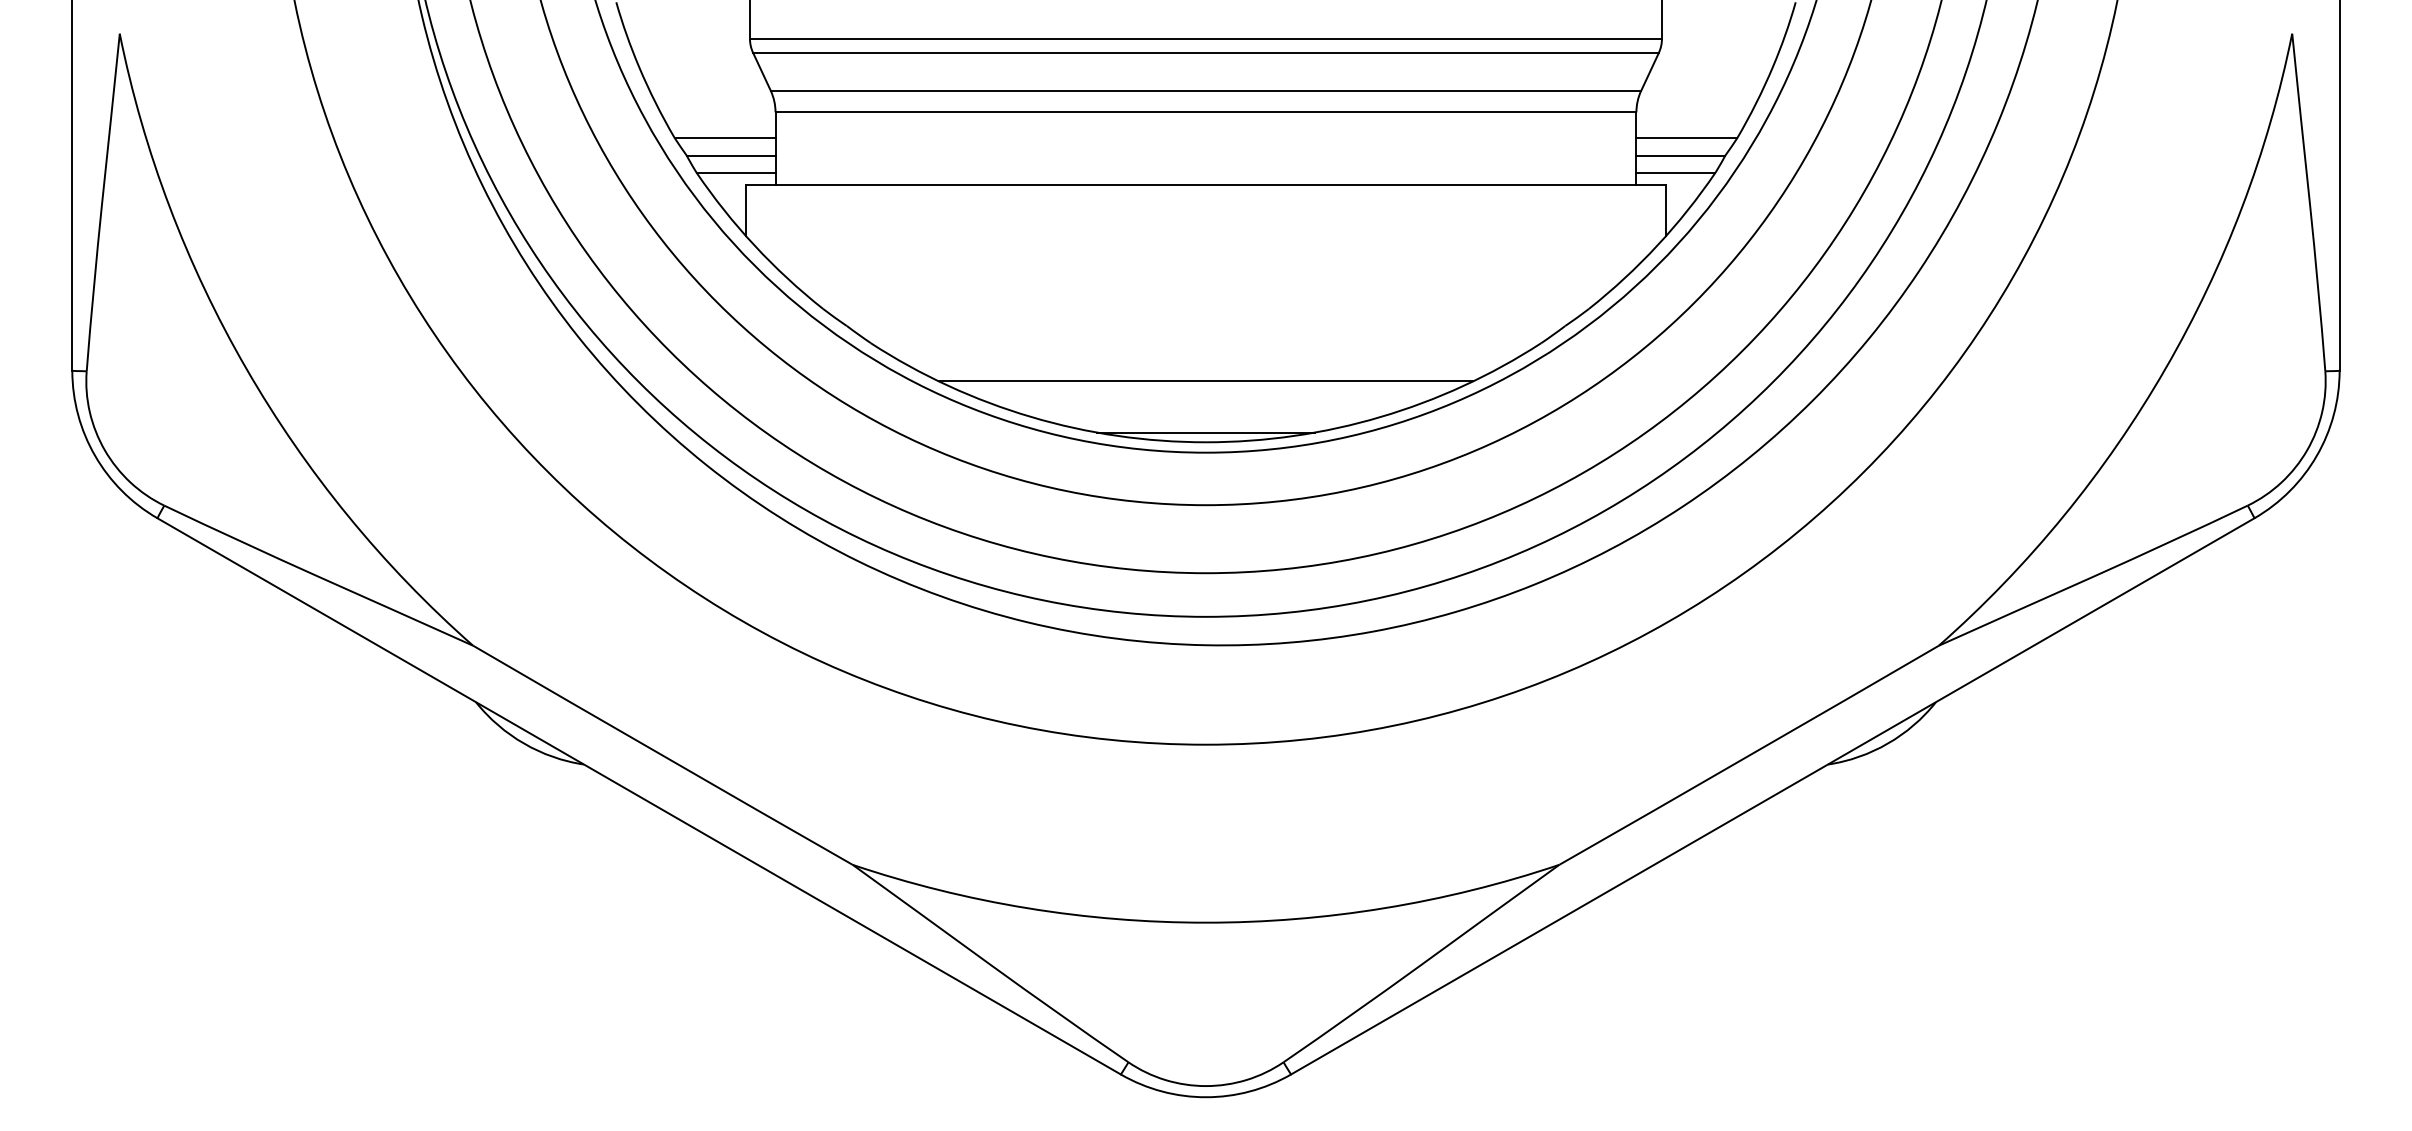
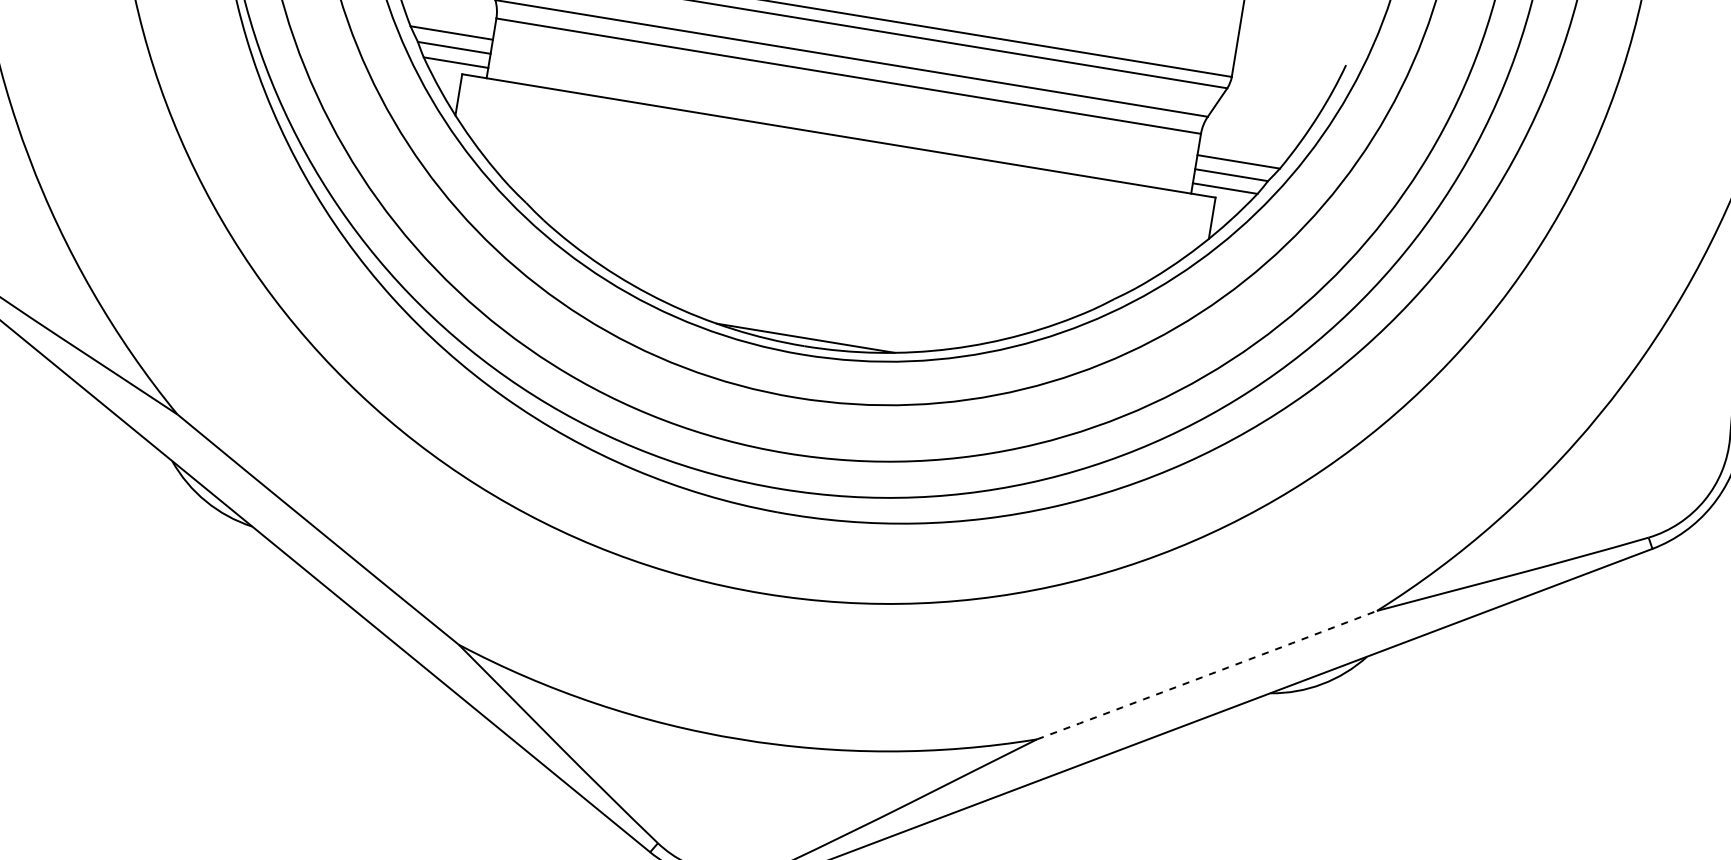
line: (1205, 381) -> (812, 296), removed
arc: (1749, 755) -> (1207, 675), solid -> dashed

